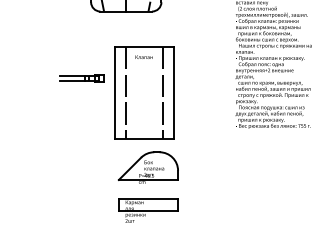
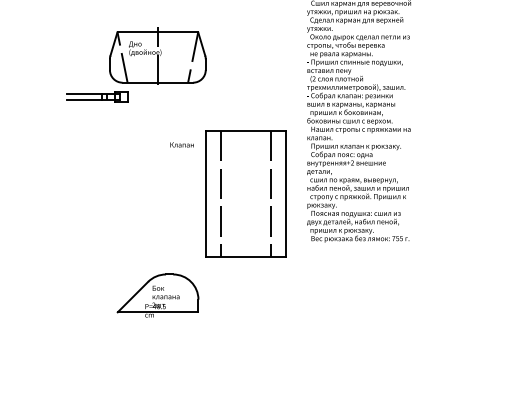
part: (81, 78) -> (97, 96), moved
part: (144, 92) -> (245, 193), moved
part: (148, 167) -> (157, 295), moved
part: (148, 210) -> (187, 353), removed

